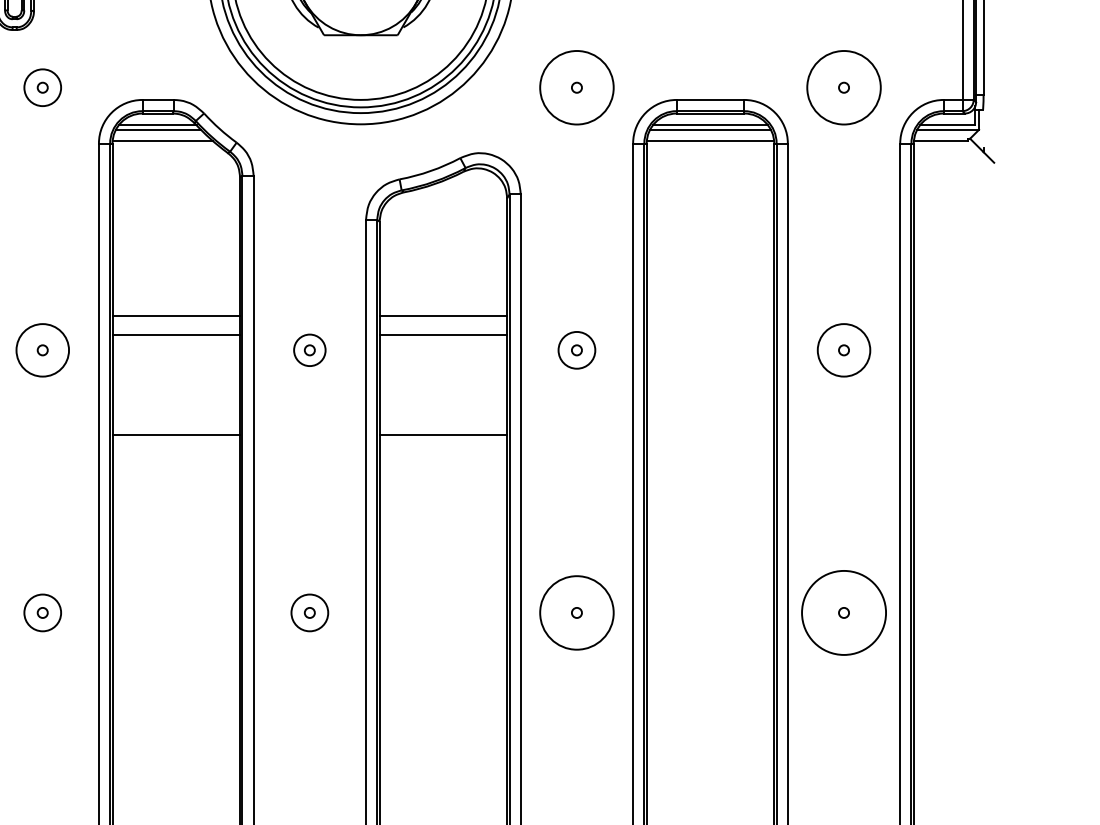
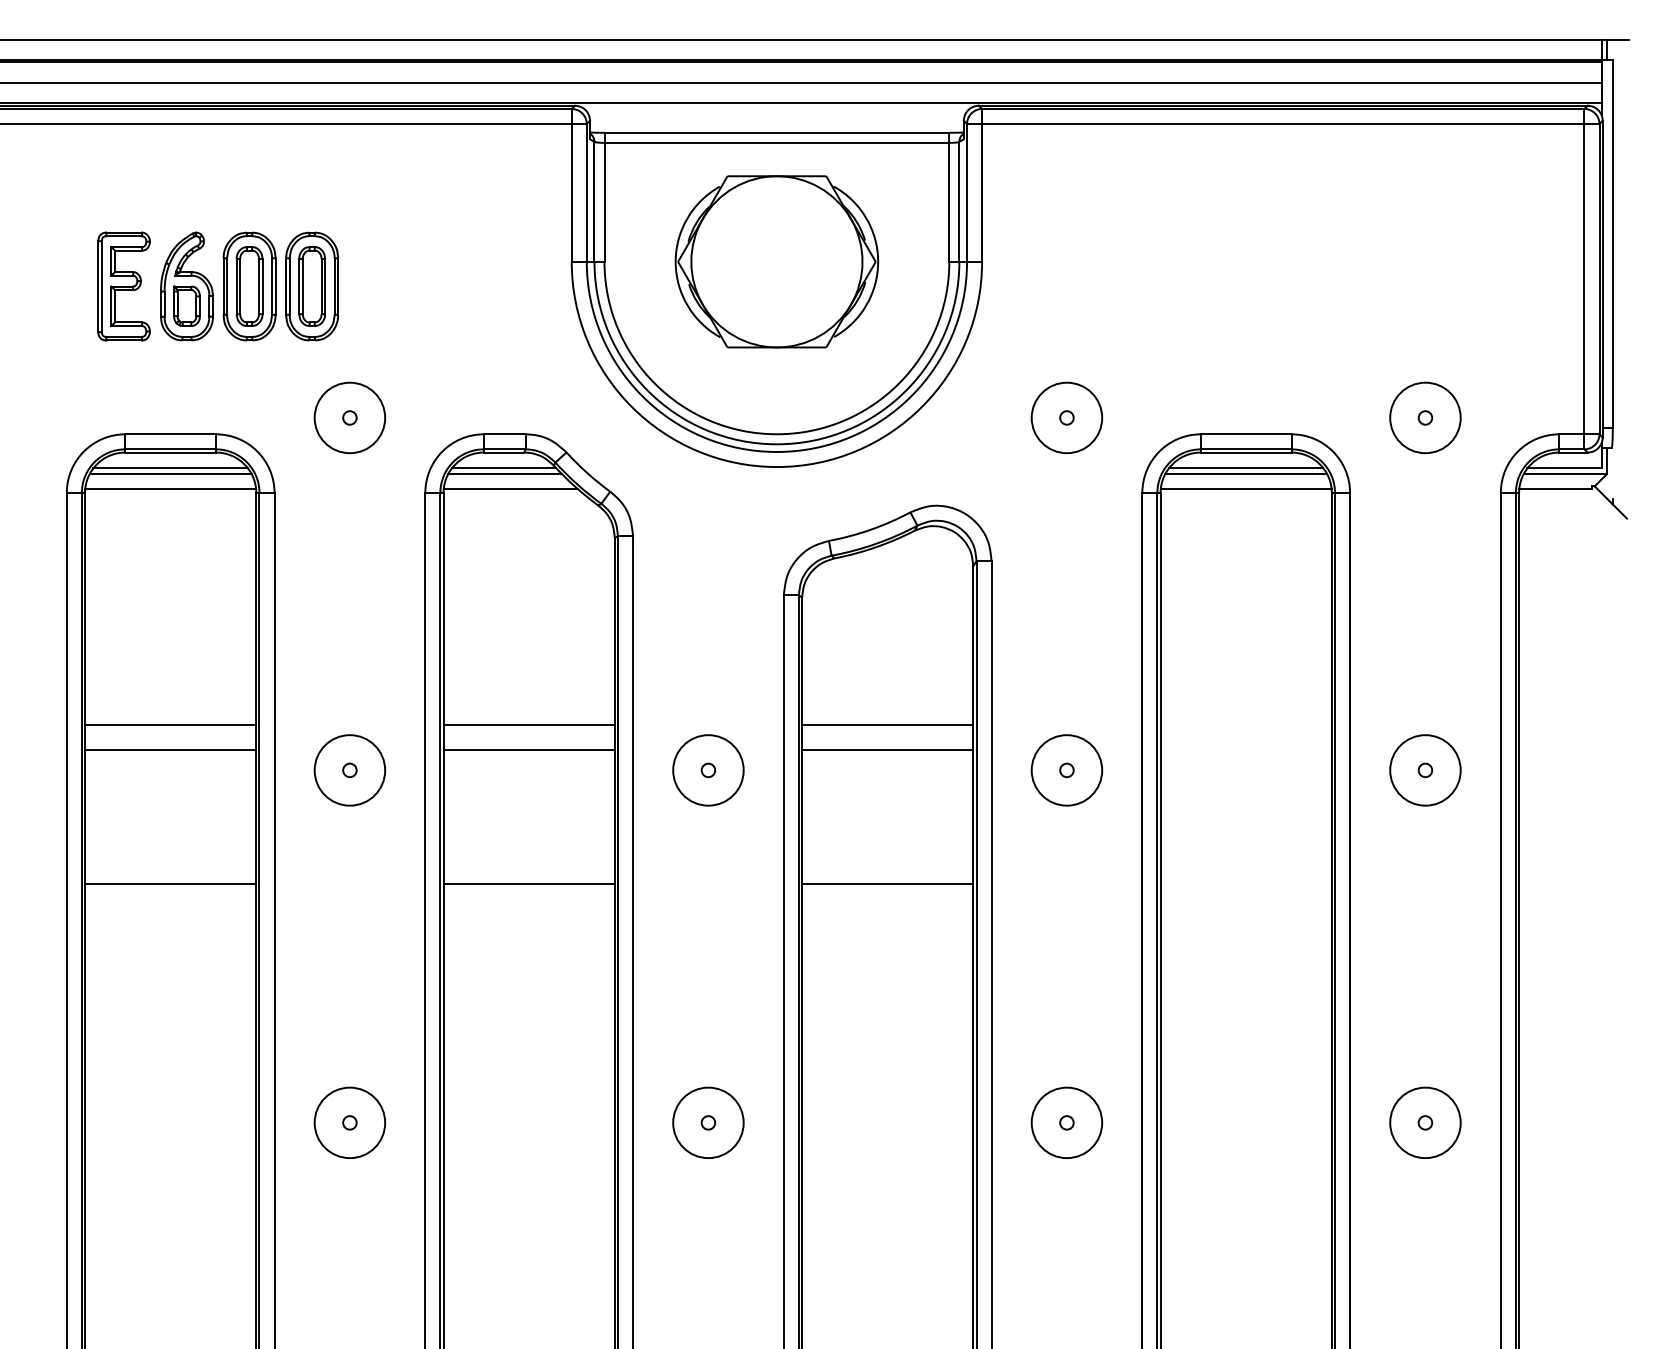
circle: (42, 87) -> (349, 417), size x1.43
circle: (576, 87) -> (1066, 417), size x0.71
circle: (844, 87) -> (1425, 417), size x0.71
circle: (309, 350) -> (708, 770), size x1.67
circle: (576, 350) -> (1066, 770), size x1.43
circle: (42, 612) -> (349, 1122), size x1.43
circle: (309, 612) -> (708, 1122), size x1.43
circle: (576, 612) -> (1066, 1122), size x0.71
circle: (844, 612) -> (1425, 1122), size x0.62

